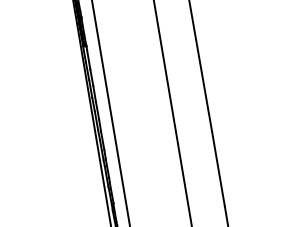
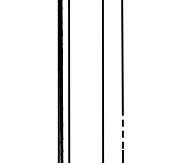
line: (217, 170) -> (122, 130), solid -> dashed

